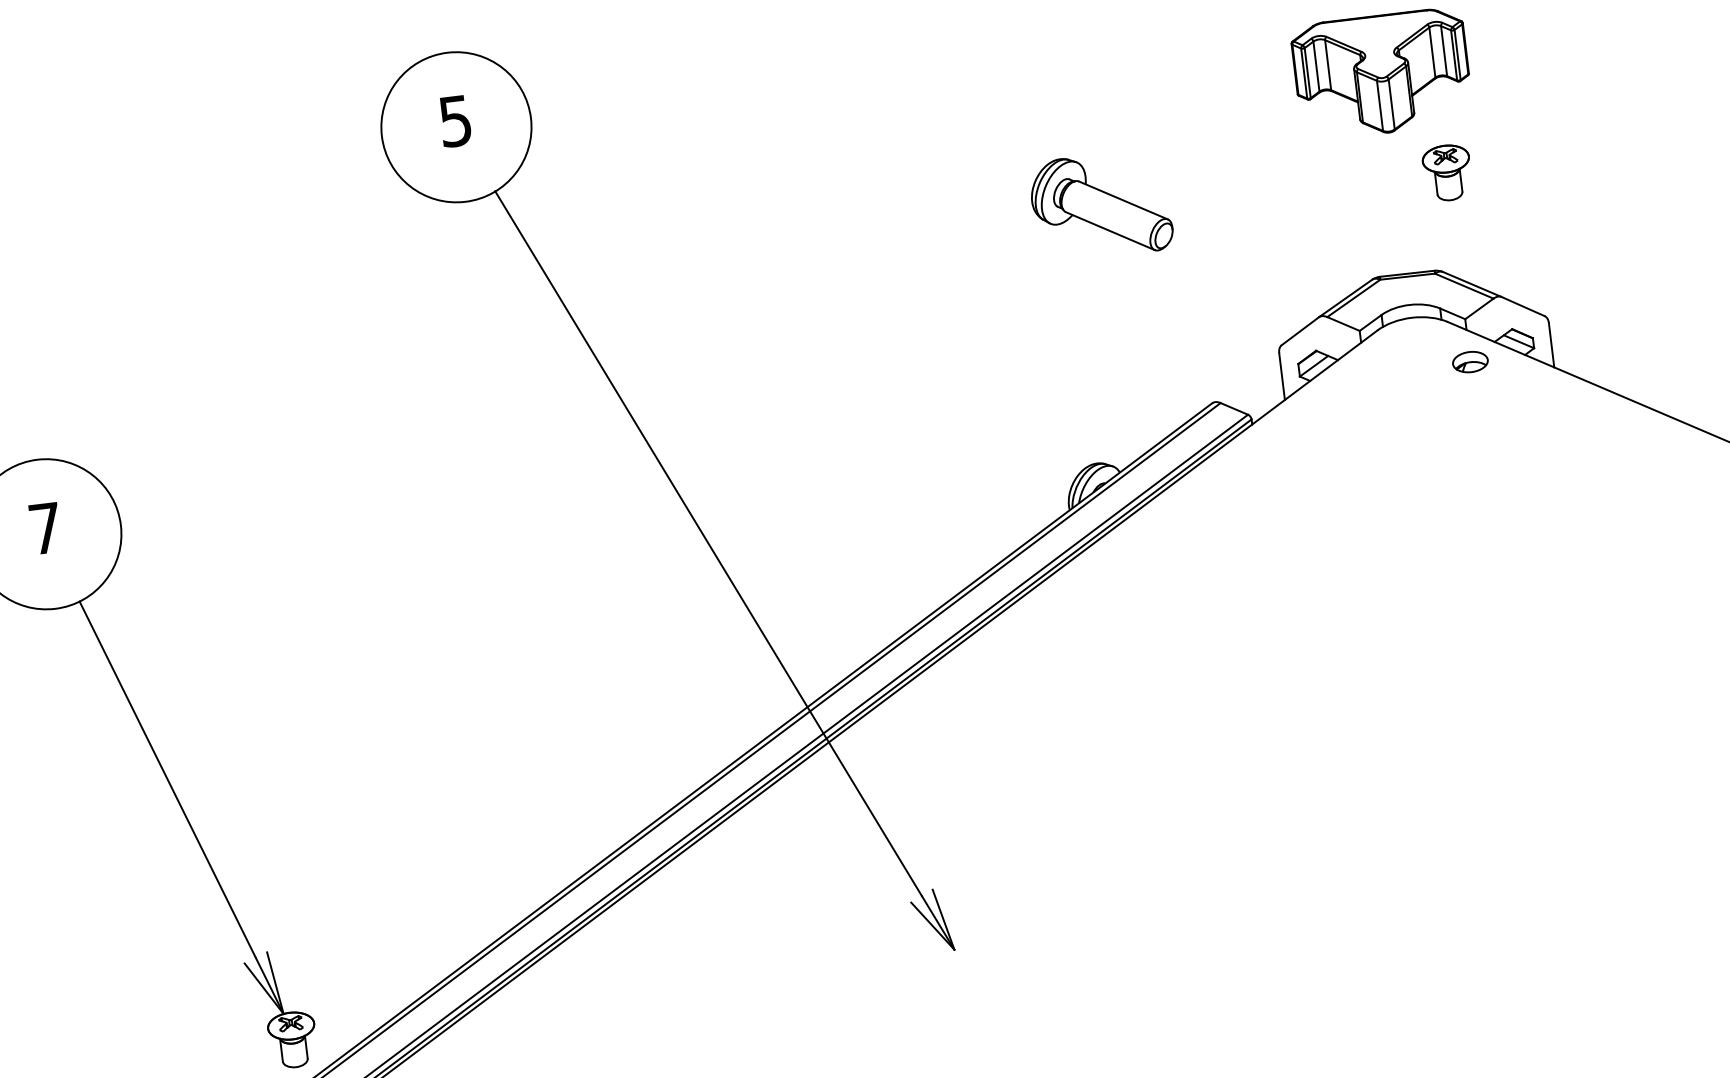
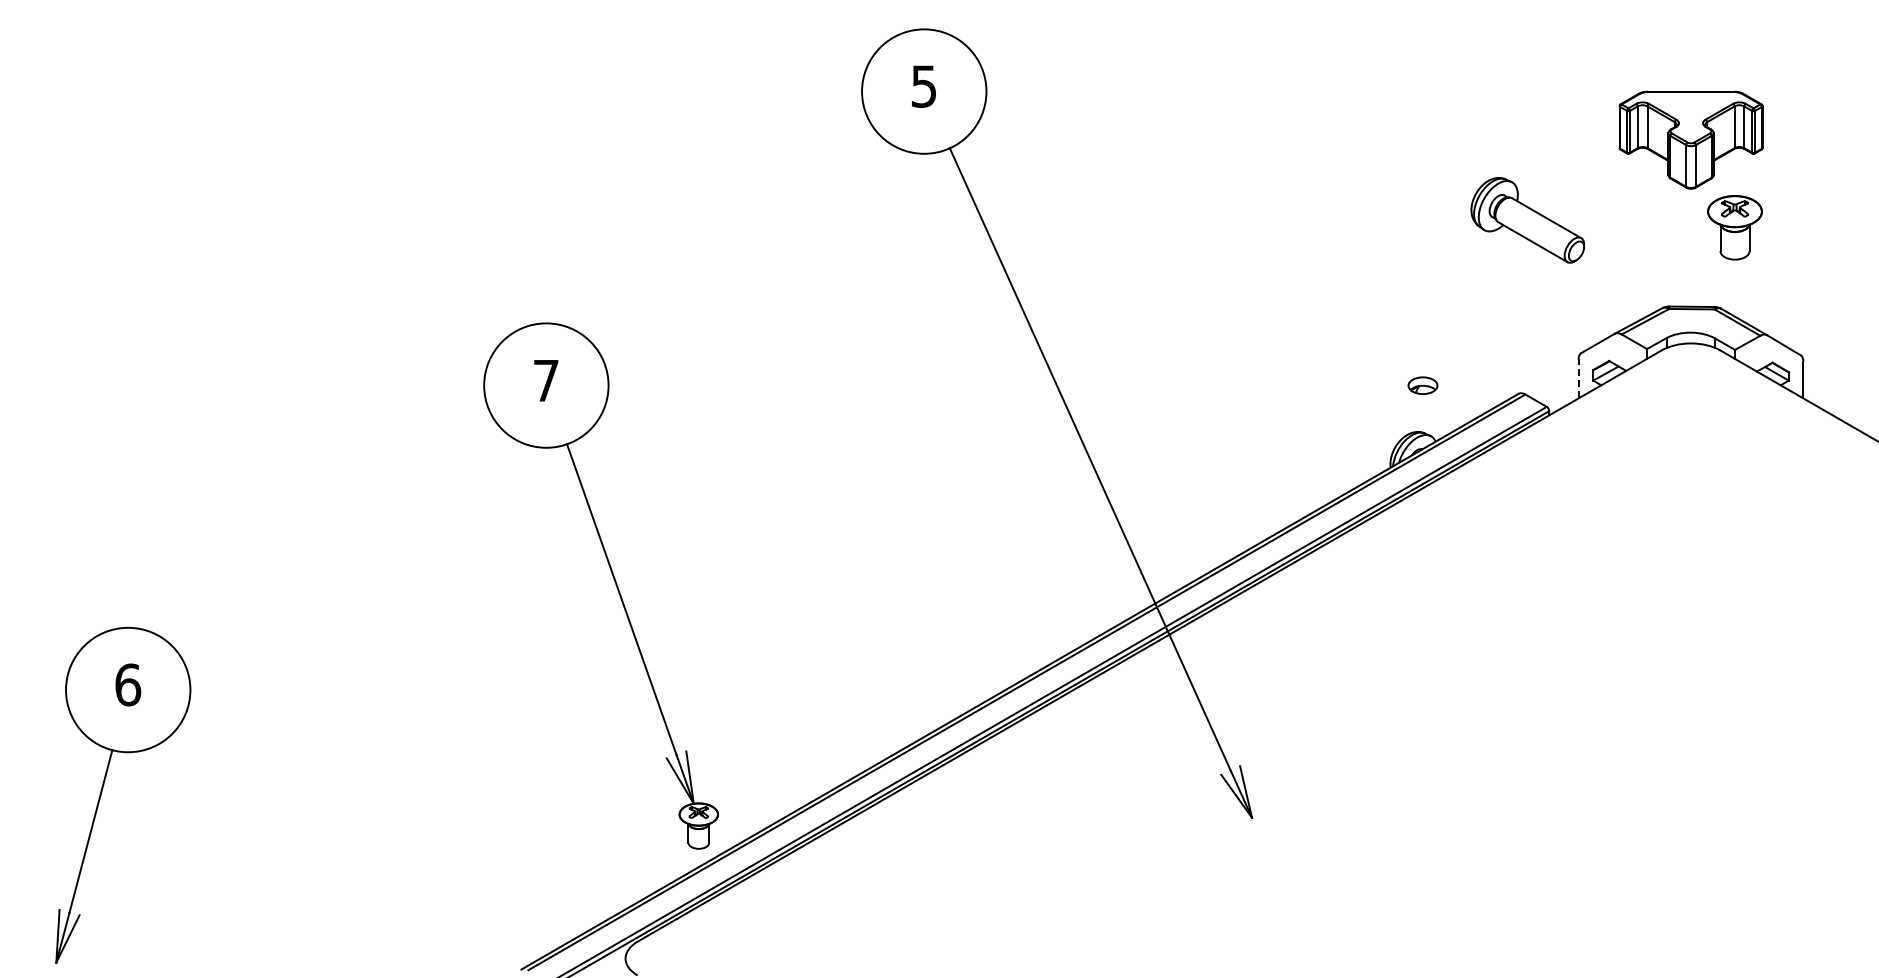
part: (1446, 172) -> (1734, 227), size x1.4
part: (1100, 205) -> (1527, 220), moved
part: (1469, 361) -> (1422, 385), moved
line: (1281, 376) -> (1578, 378), solid -> dashed

